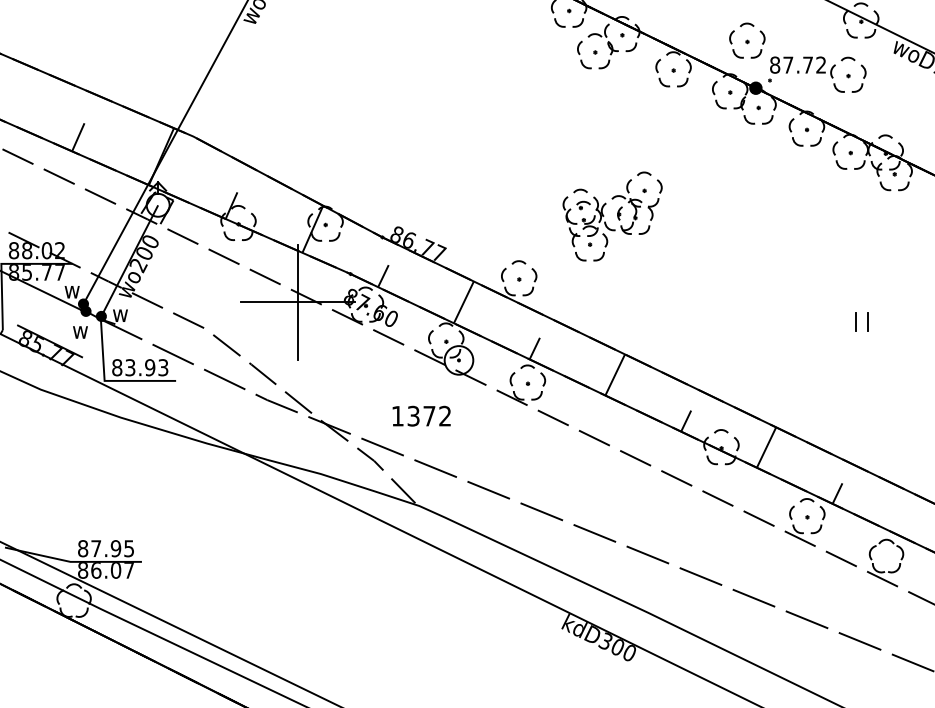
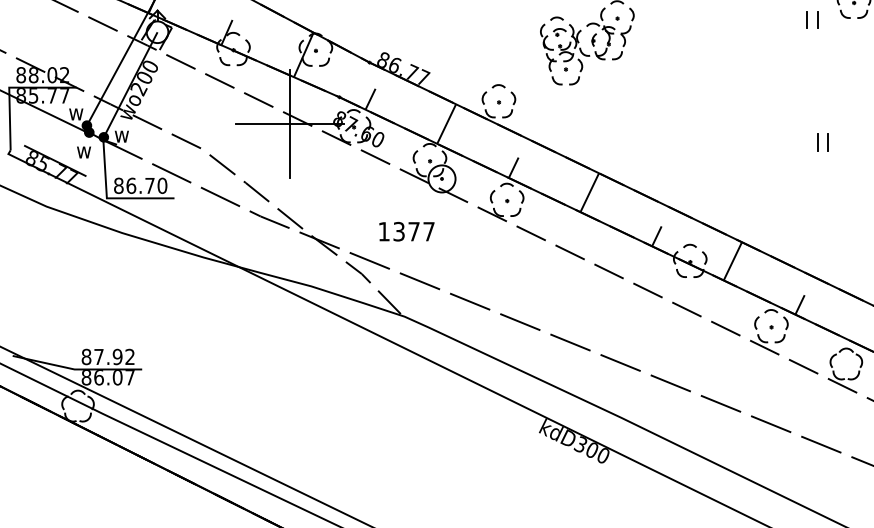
part: (850, 192) -> (812, 20), added
text: (146, 367) -> (146, 185), 83.93 -> 86.70
text: (445, 415) -> (429, 231), 1372 -> 1377
text: (128, 548) -> (129, 356), 87.95 -> 87.92

